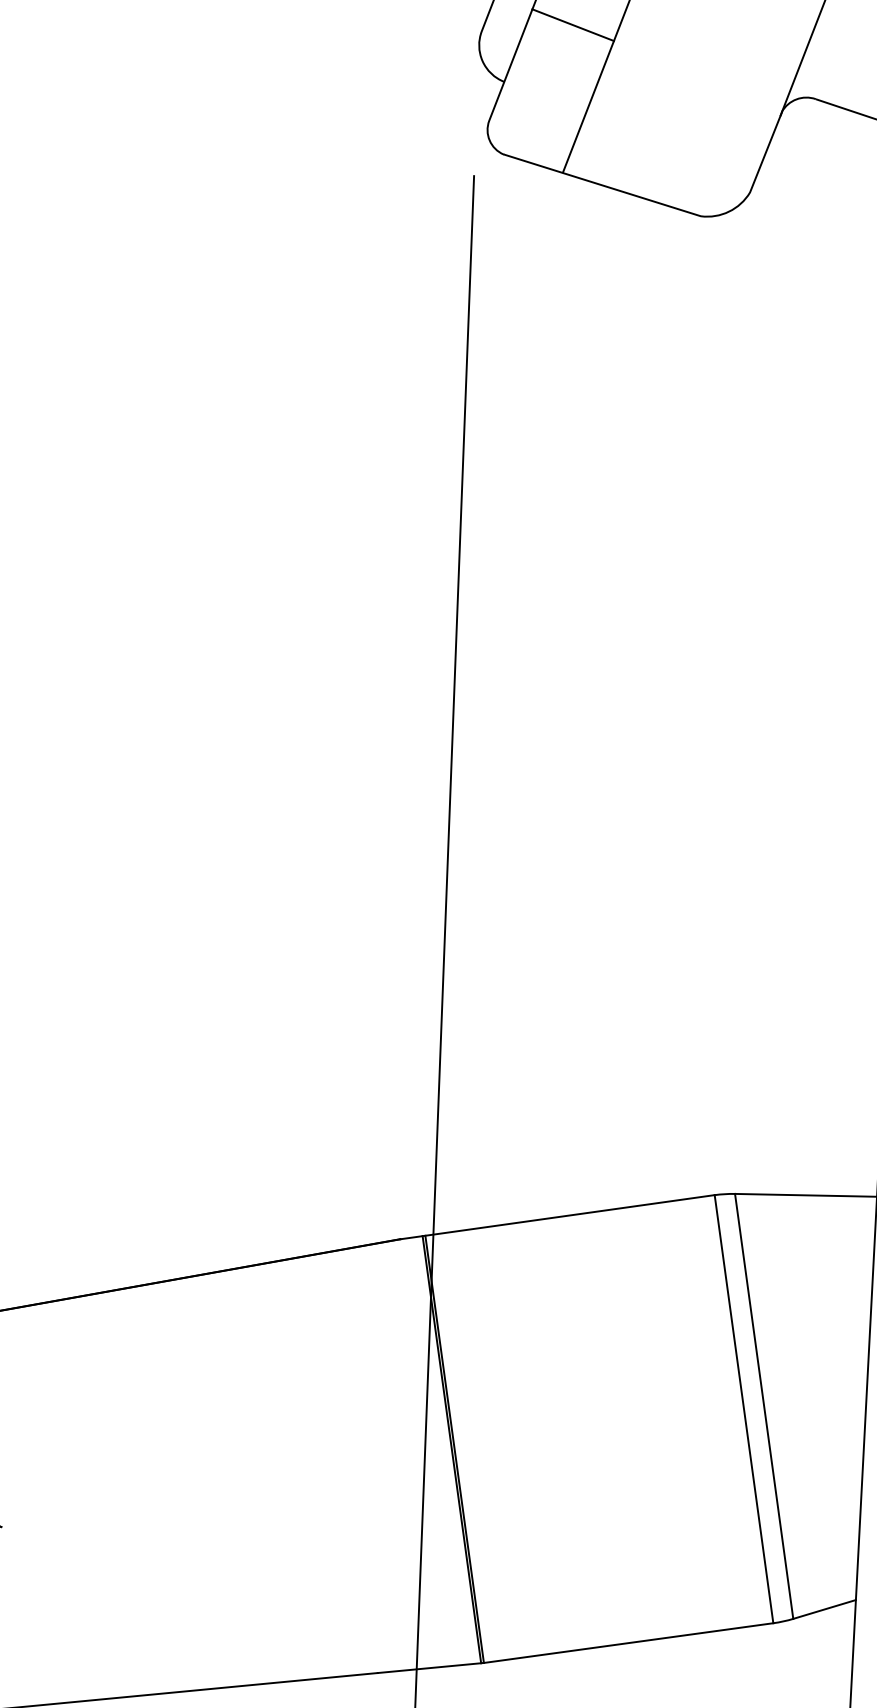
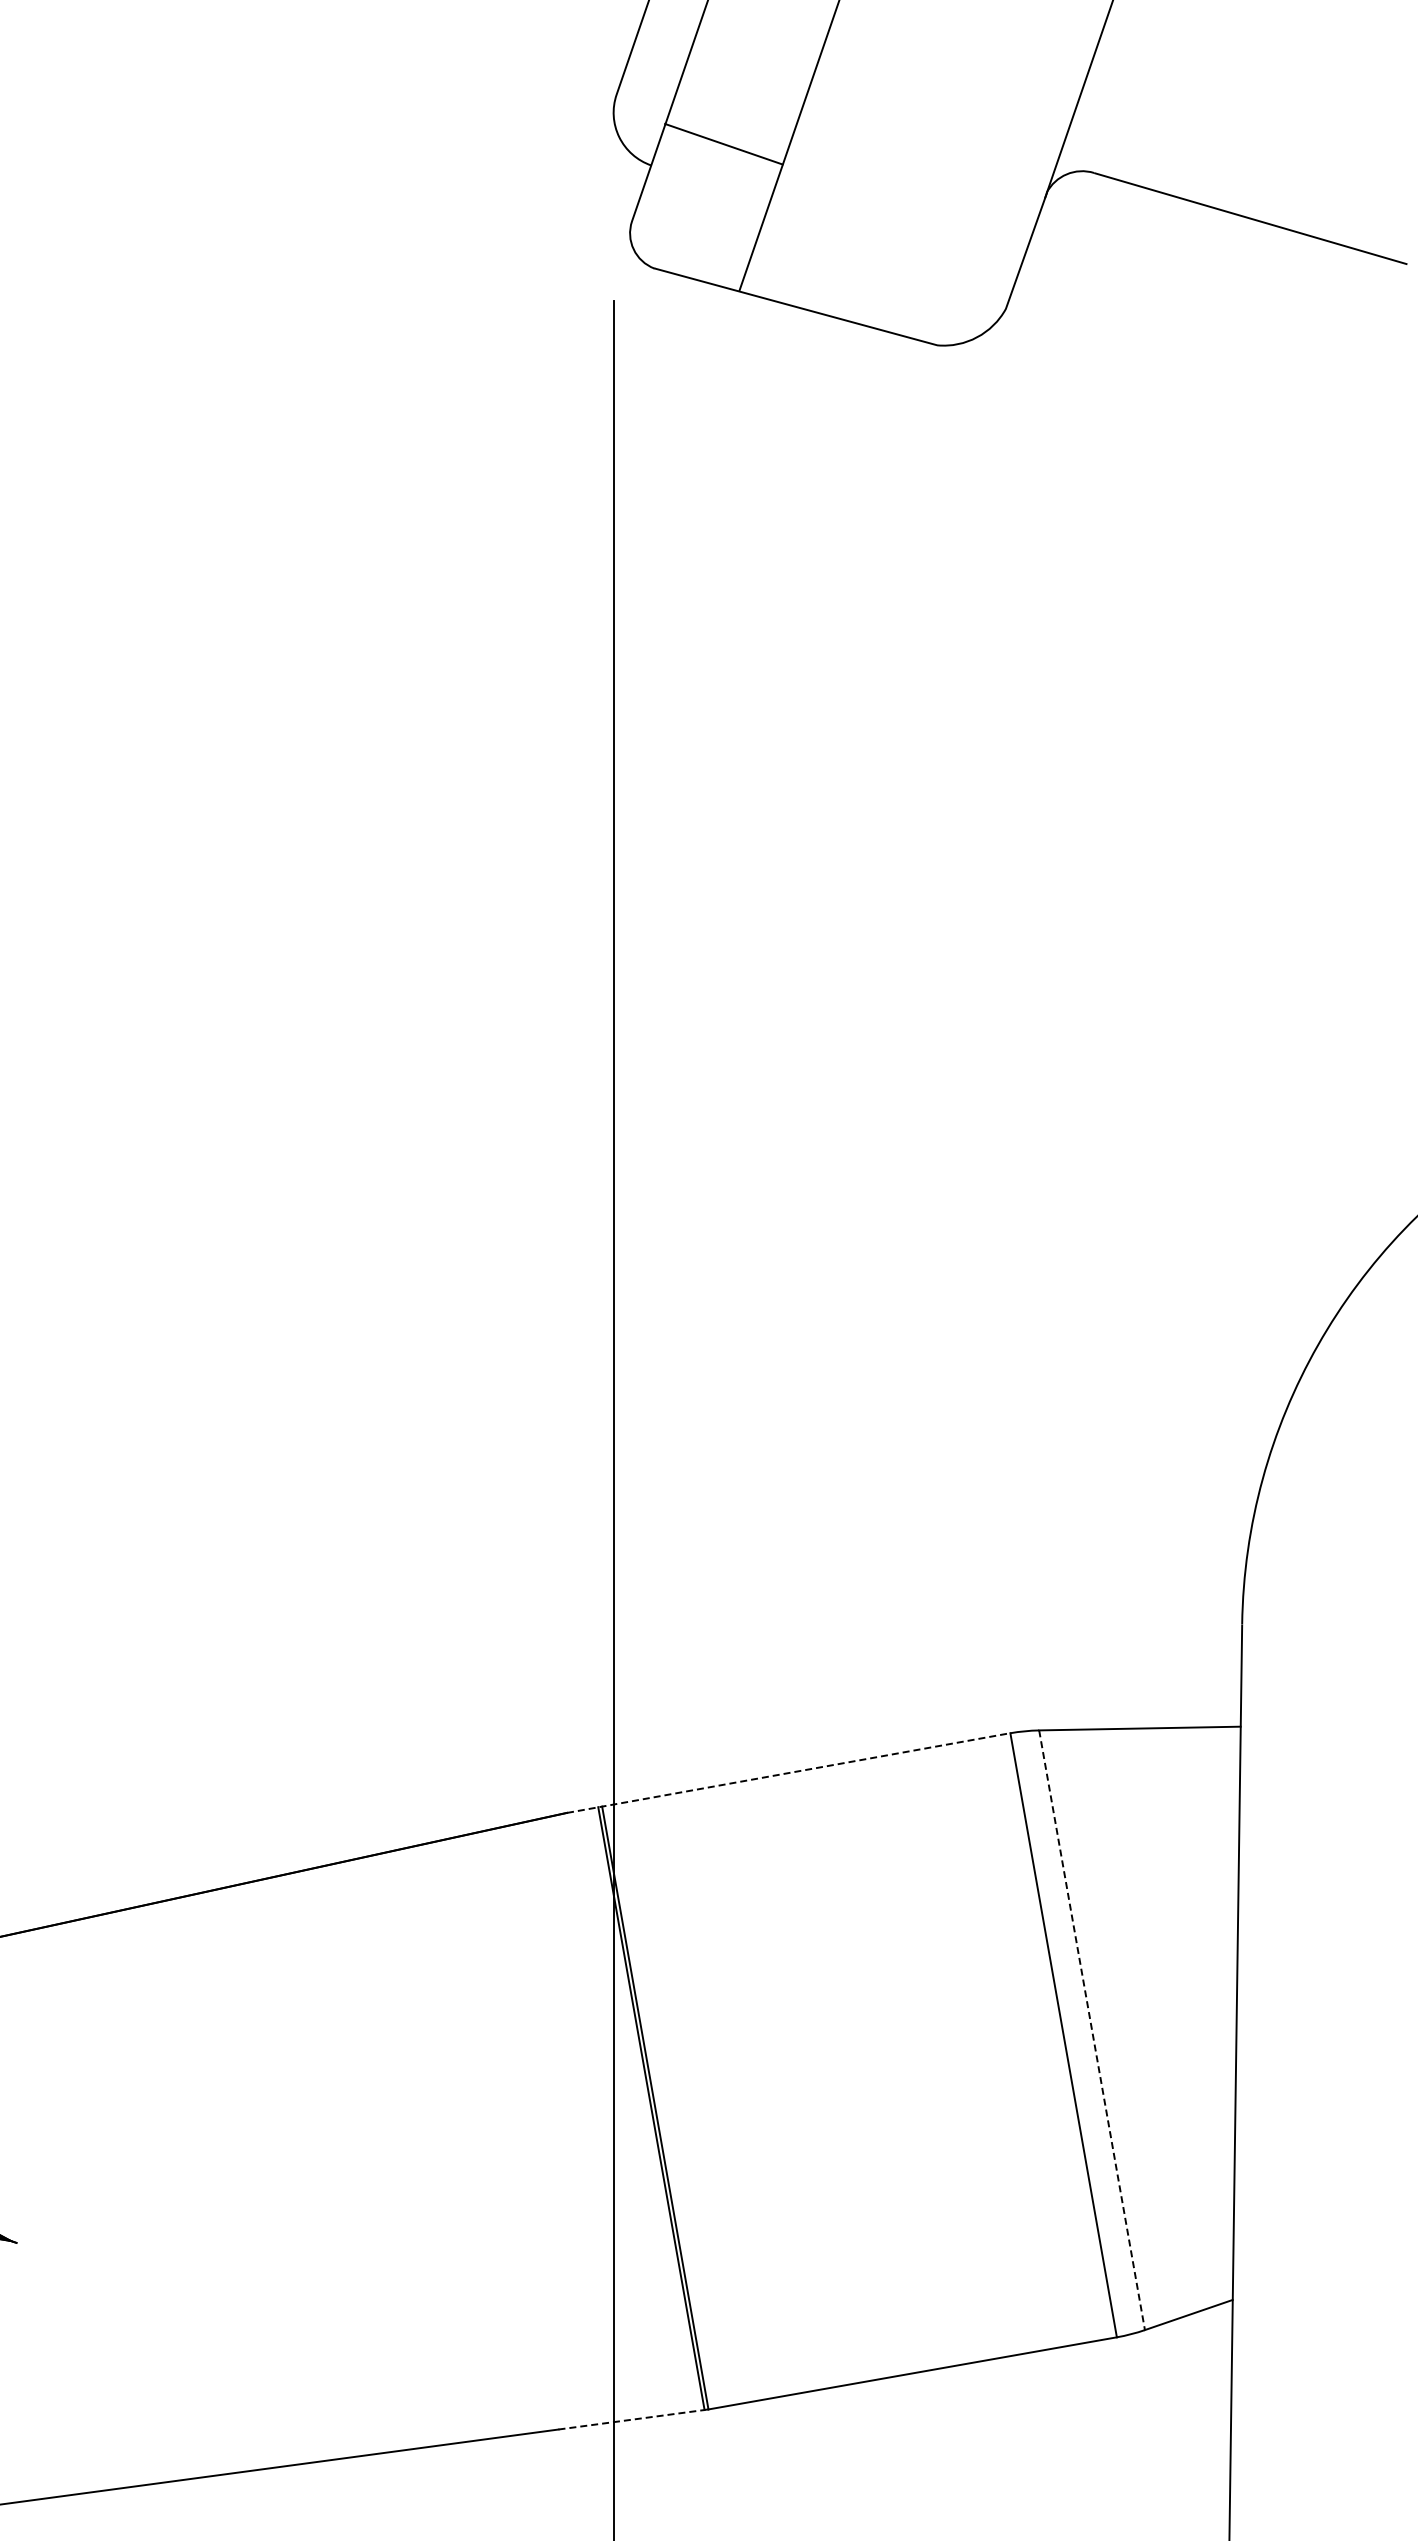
line: (572, 24) -> (723, 143), moved
line: (558, 1216) -> (789, 1772), solid -> dashed
line: (764, 1406) -> (1092, 2030), solid -> dashed
line: (429, 1667) -> (631, 2419), solid -> dashed

